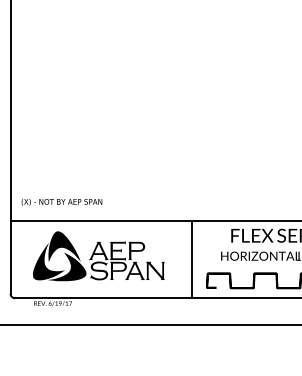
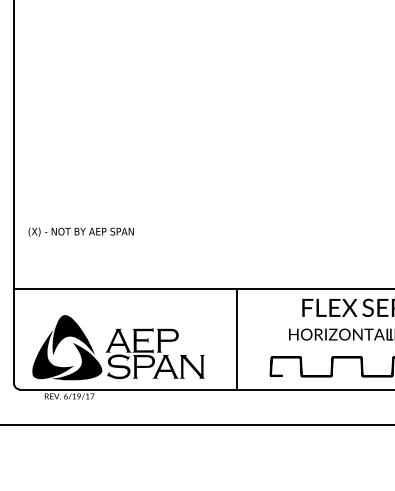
text: (61, 201) -> (80, 231), moved
part: (98, 256) -> (118, 347), moved
line: (191, 259) -> (236, 338), moved

